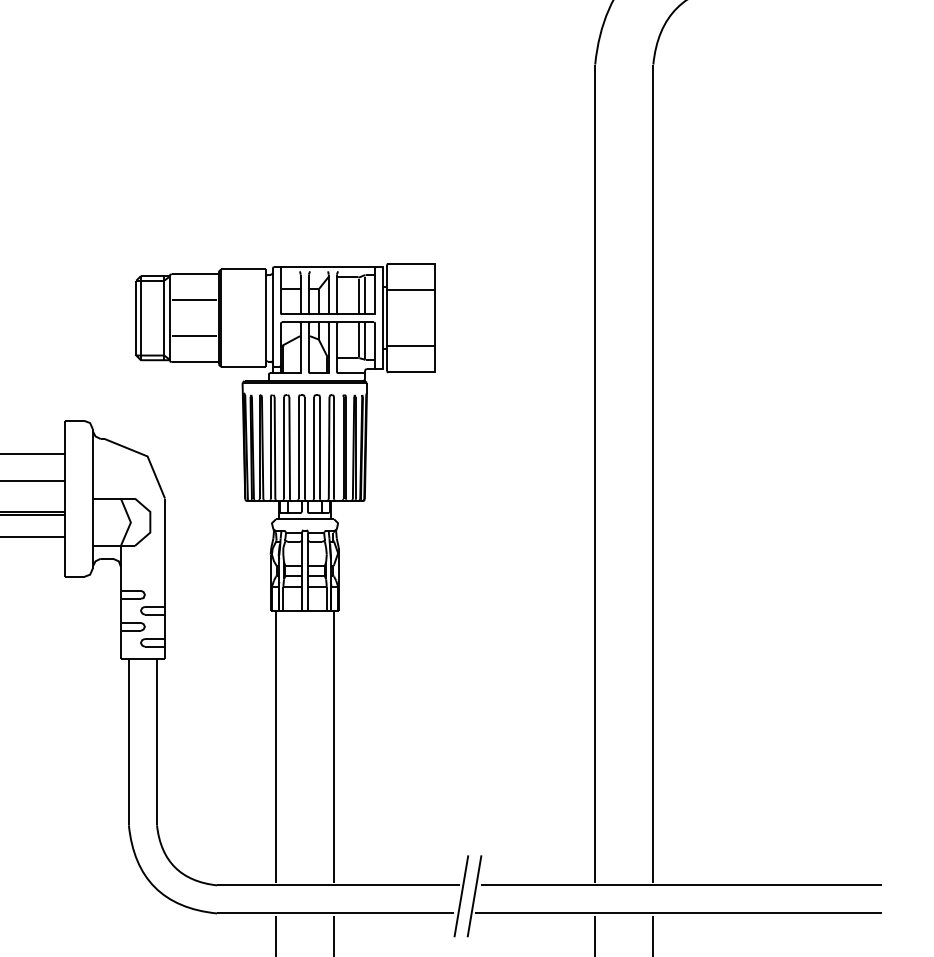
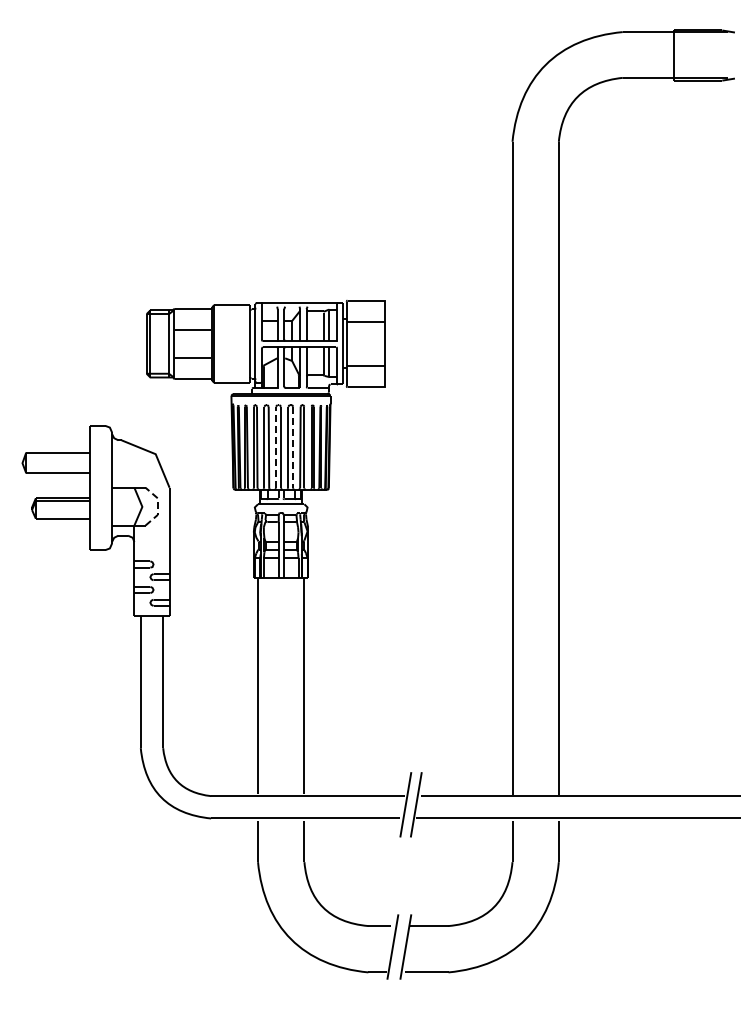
line: (299, 448) -> (276, 447), solid -> dashed
line: (320, 448) -> (293, 447), solid -> dashed
line: (149, 522) -> (157, 506), solid -> dashed

